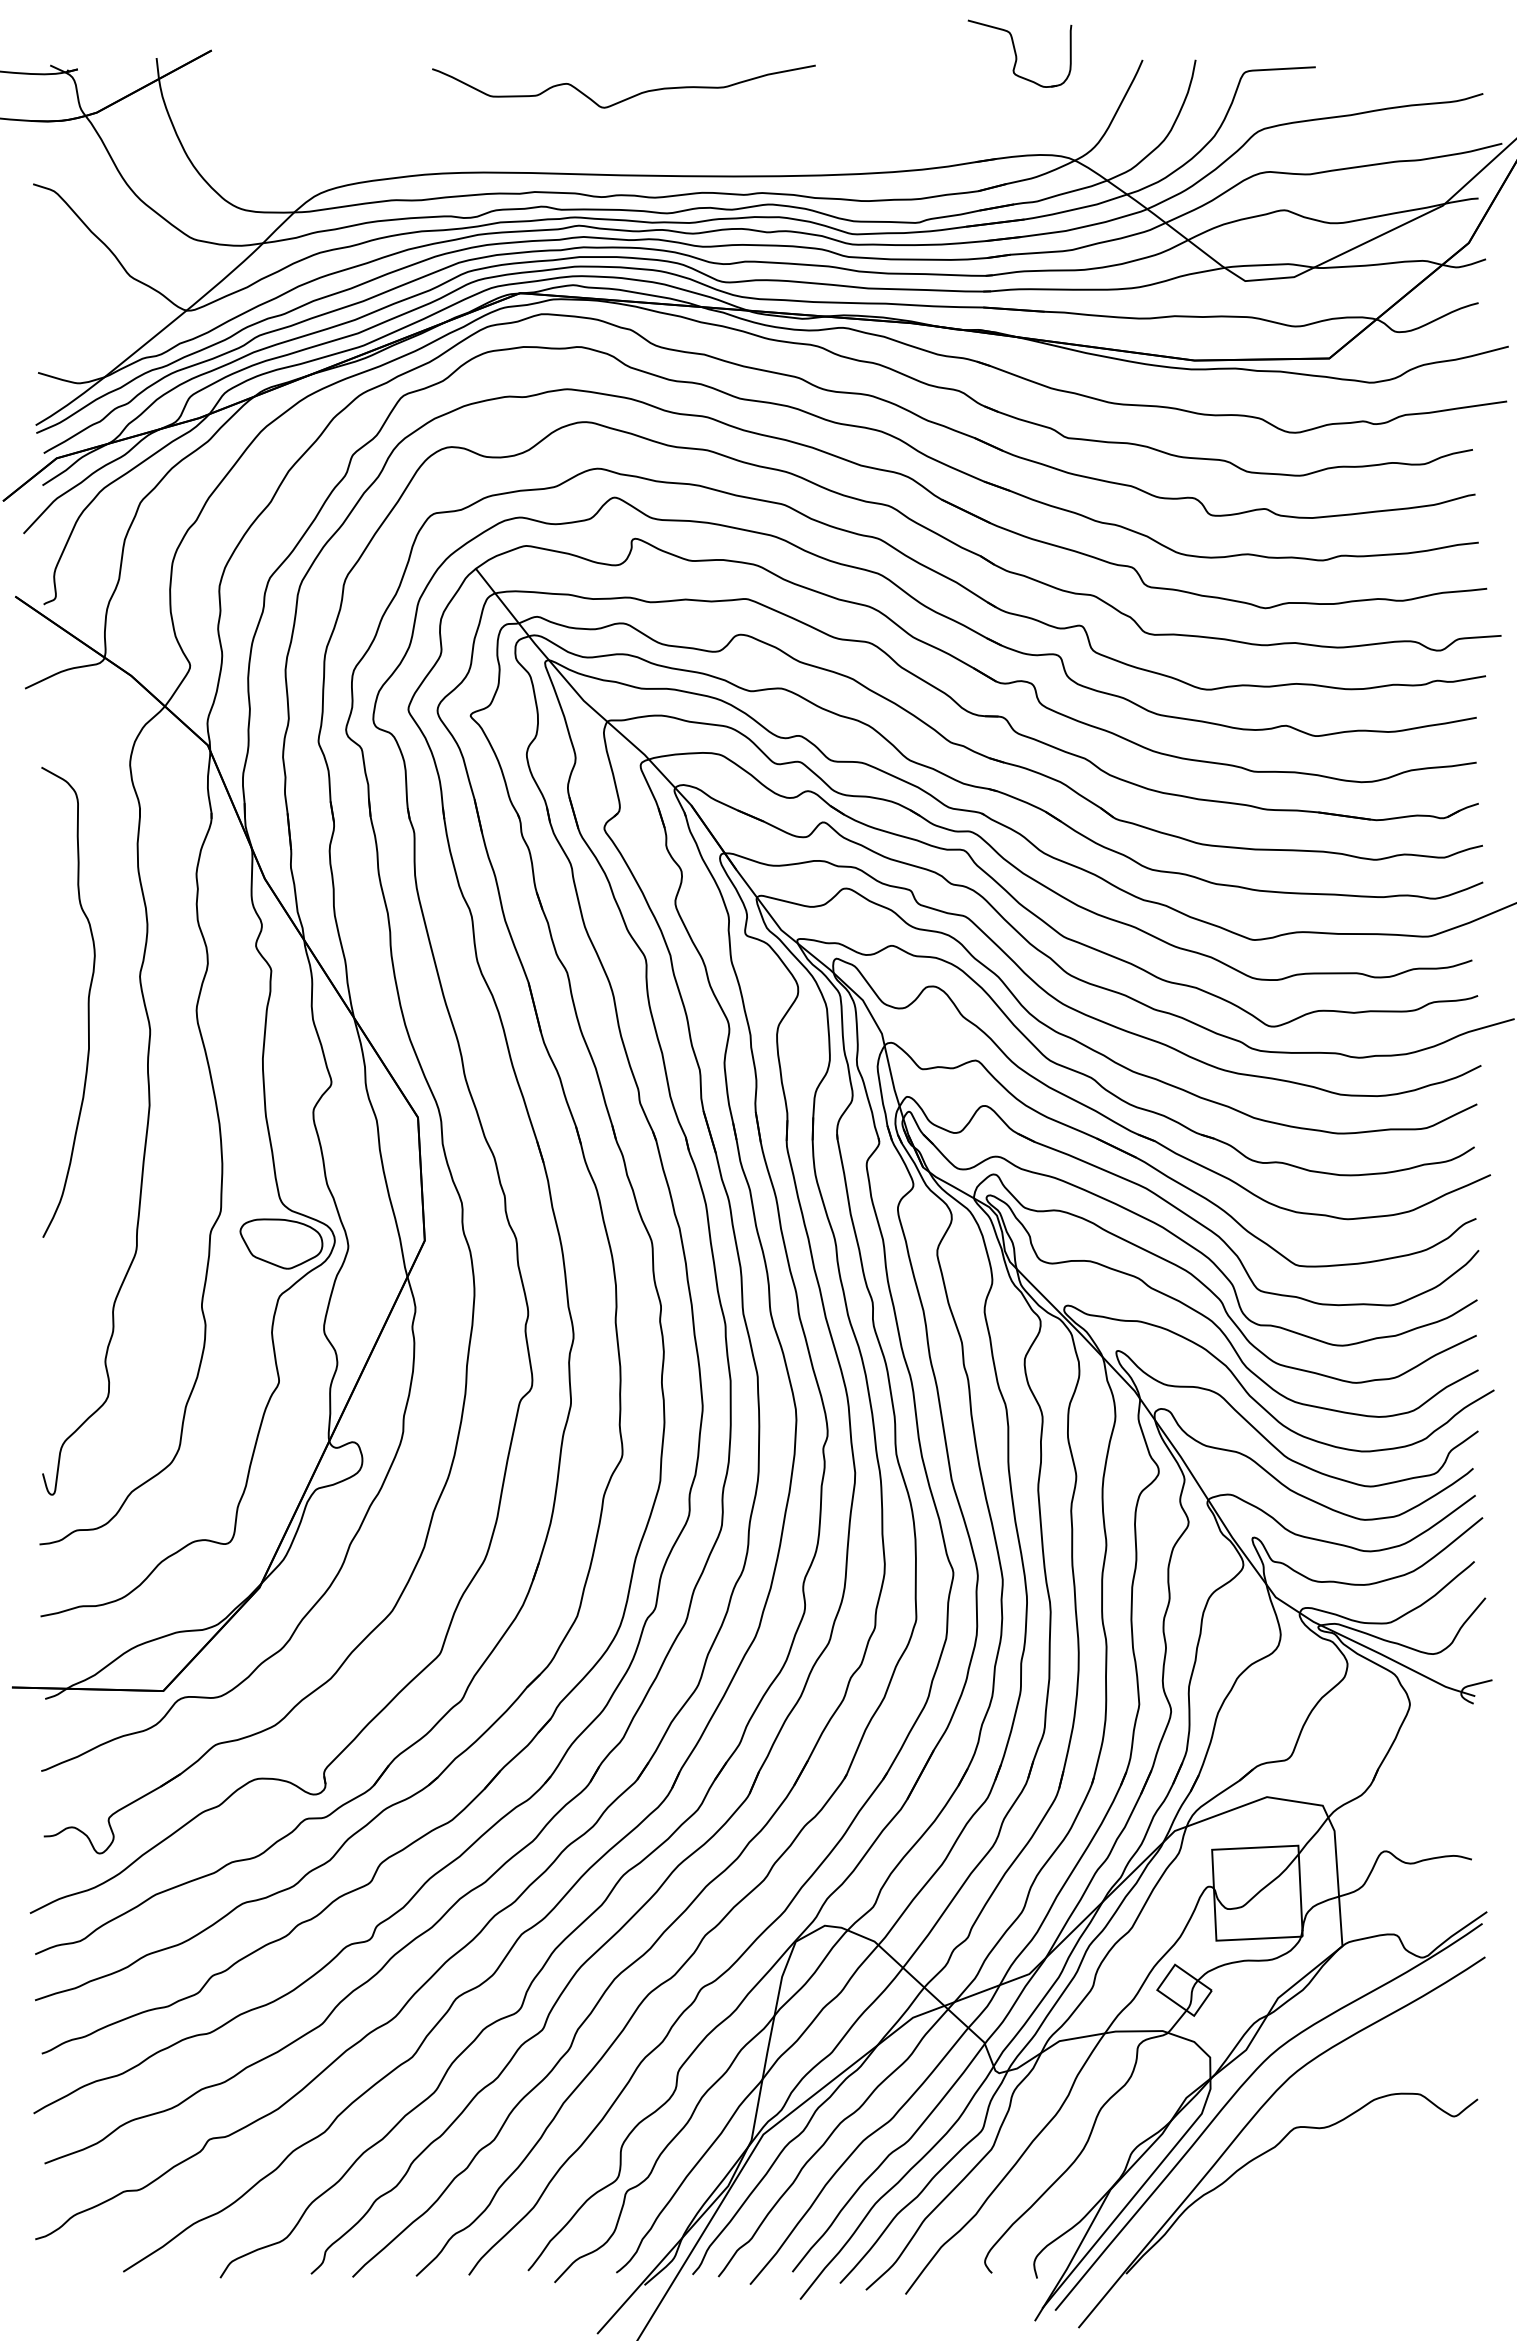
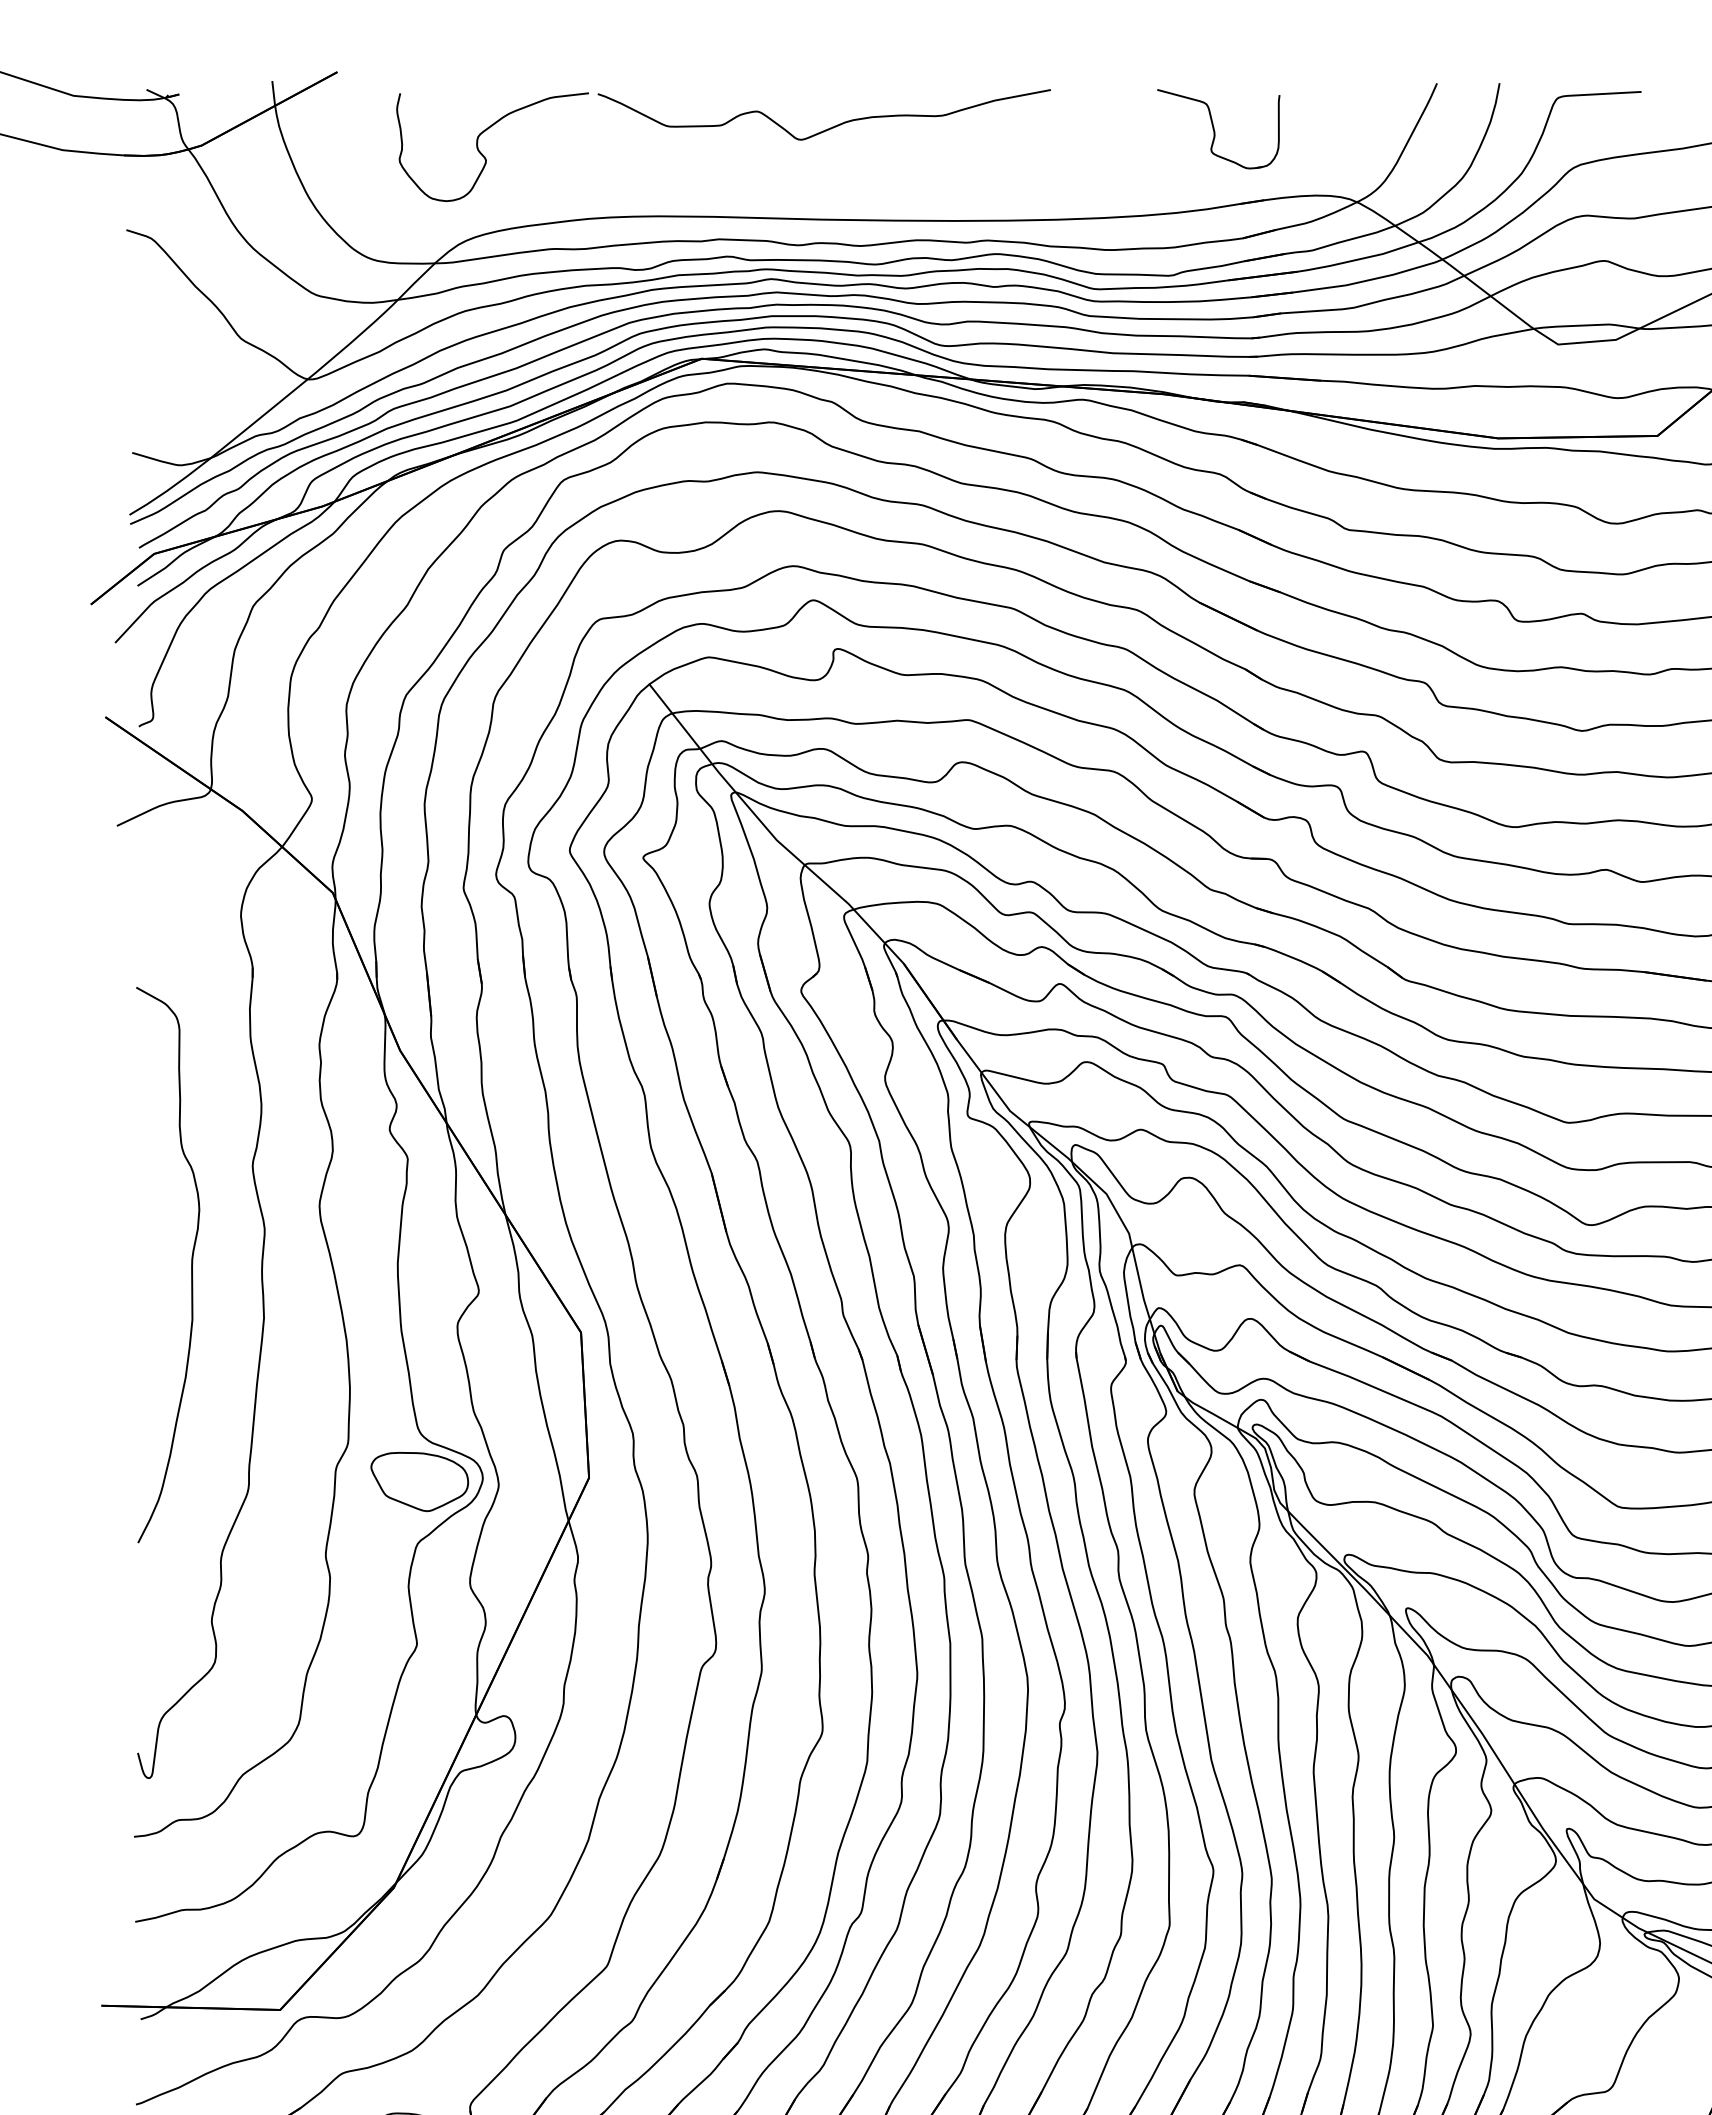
part: (1019, 53) -> (1218, 128), moved
curve: (335, 120) -> (483, 154), added
curve: (87, 1001) -> (190, 1263), moved

